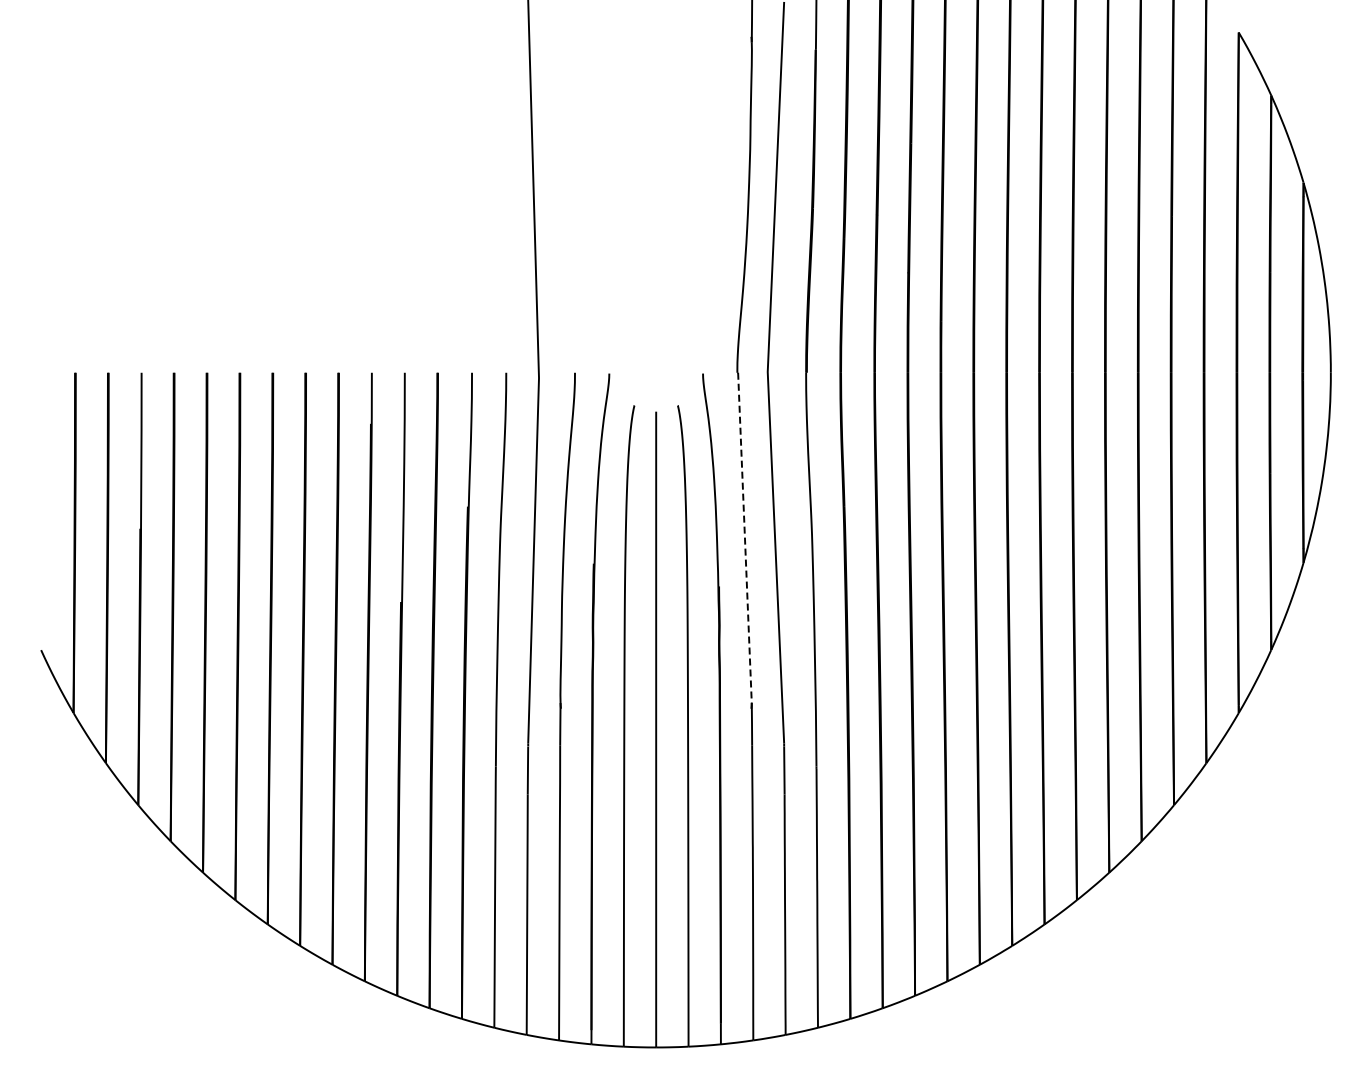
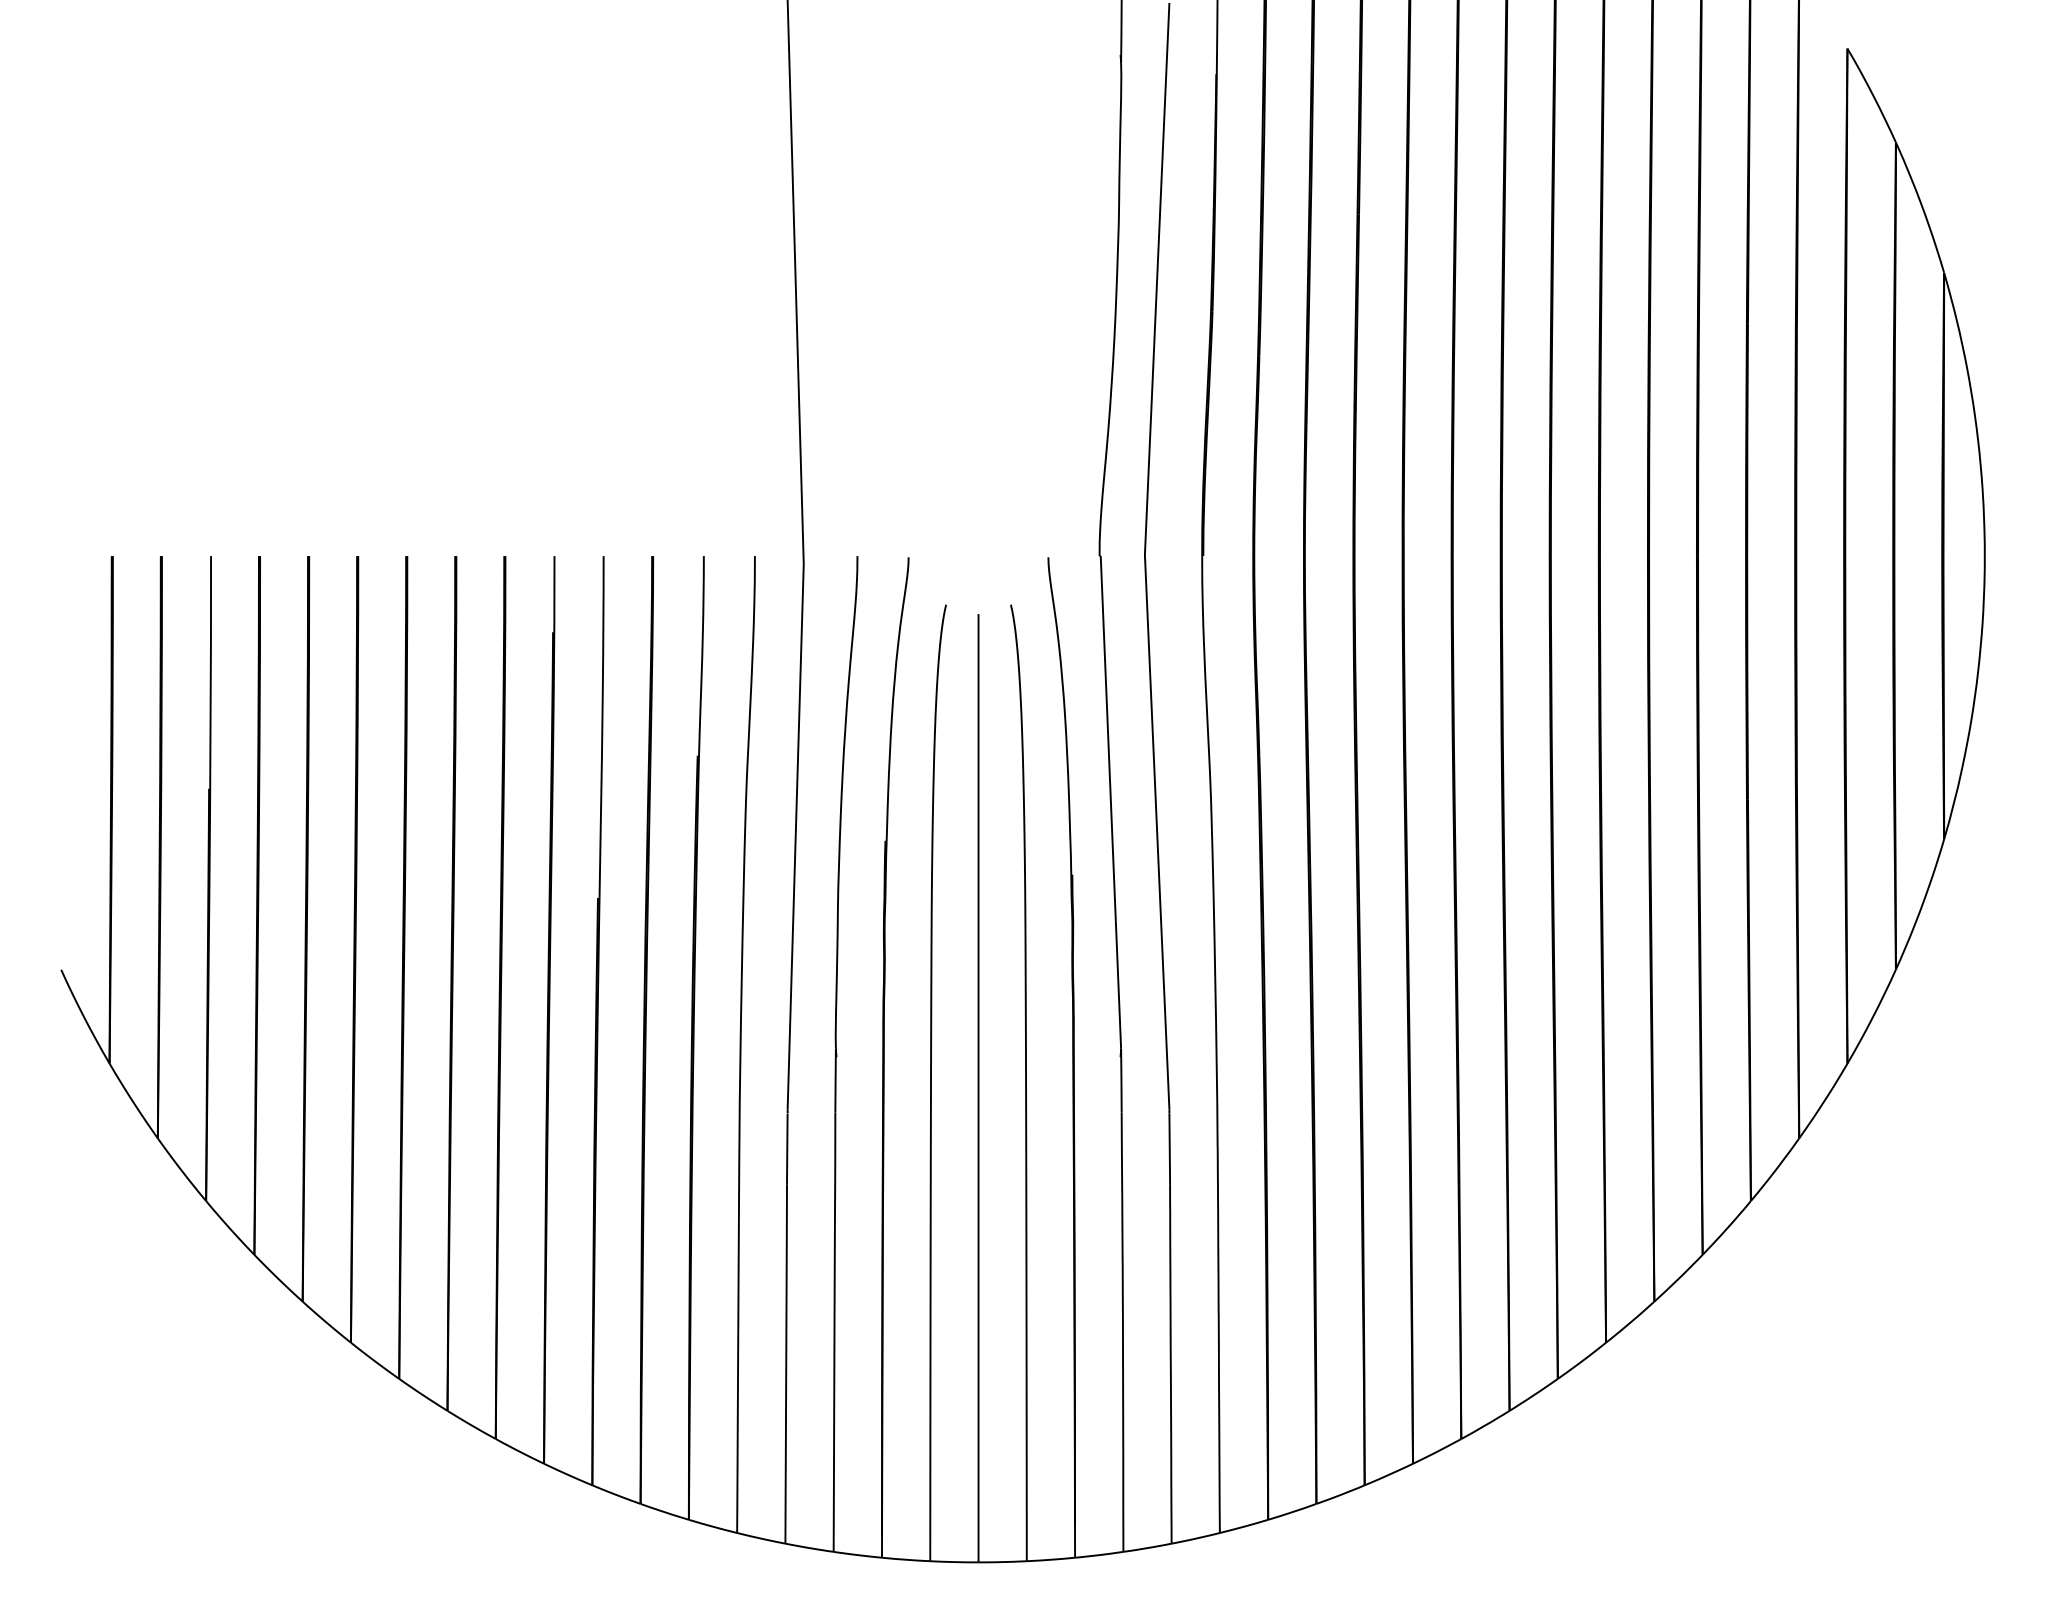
line: (744, 538) -> (1110, 803), dashed -> solid

